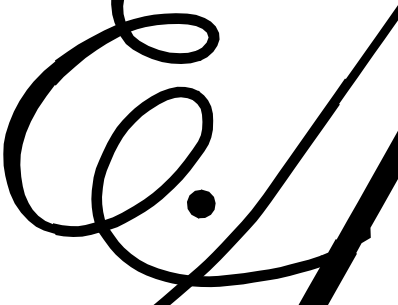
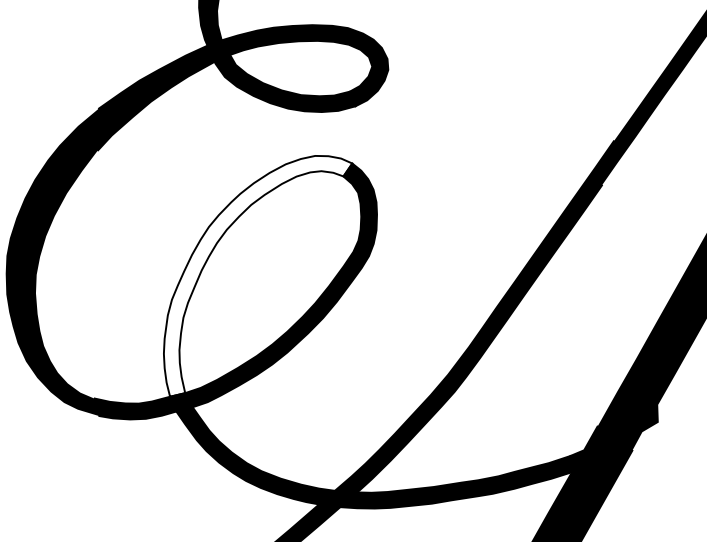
fill: (145, 155) -> (258, 276), removed
part: (201, 203) -> (357, 361), removed

